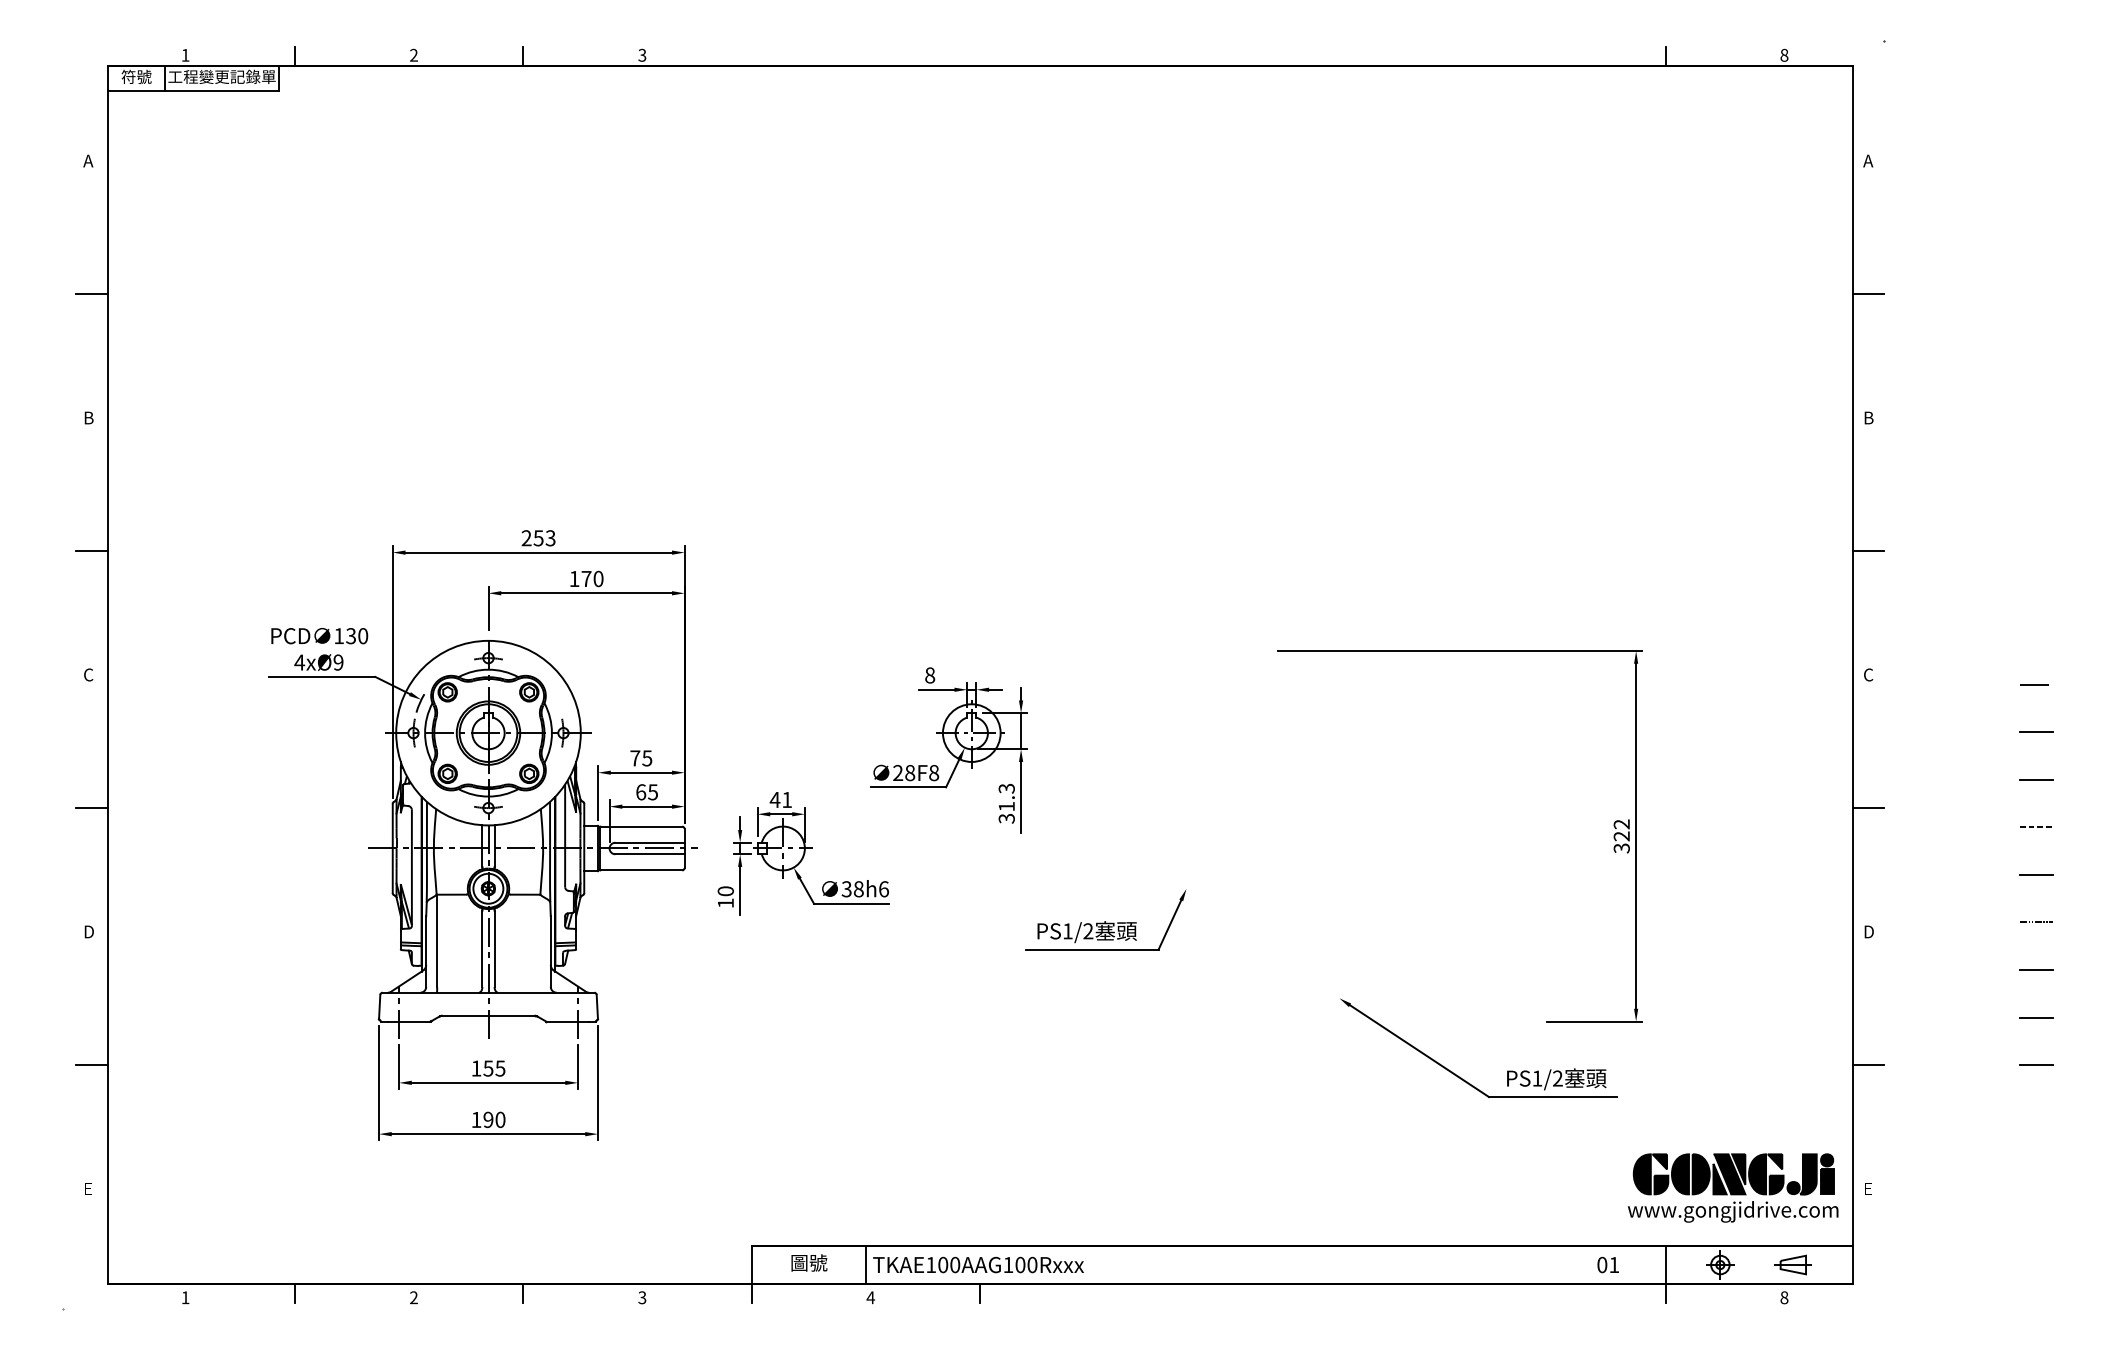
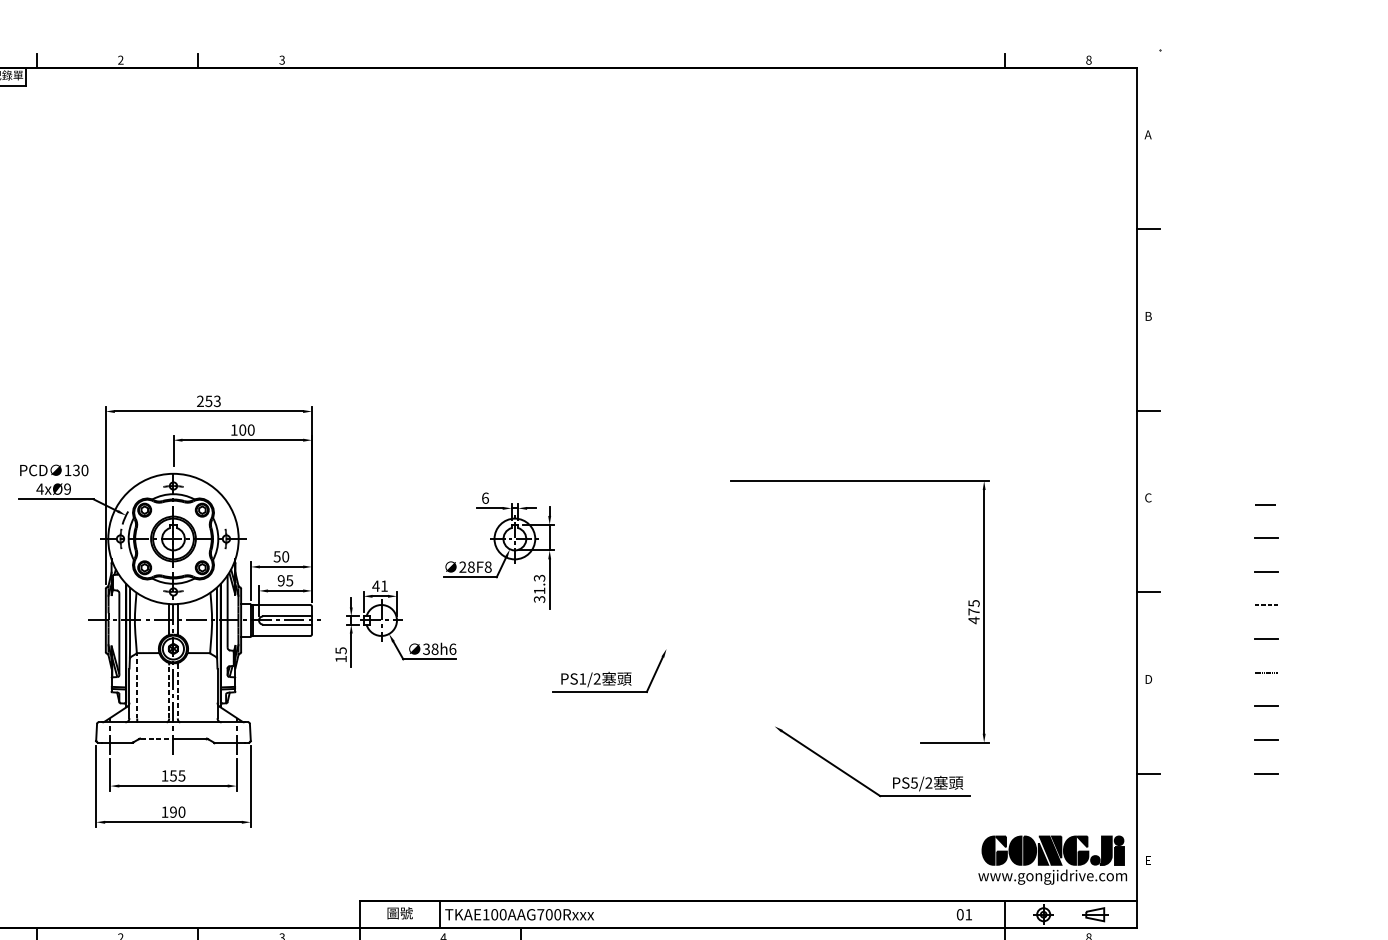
text: (586, 578) -> (242, 429), 170 -> 100
text: (930, 675) -> (485, 498), 8 -> 6
text: (641, 758) -> (281, 556), 75 -> 50
text: (641, 792) -> (281, 580), 65 -> 95
text: (1621, 836) -> (973, 612), 322 -> 475
text: (725, 891) -> (340, 650), 10 -> 15
line: (437, 940) -> (137, 685), solid -> dashed
line: (482, 948) -> (169, 691), solid -> dashed
line: (494, 949) -> (177, 691), solid -> dashed
line: (465, 1015) -> (157, 738), solid -> dashed
text: (1537, 1078) -> (914, 782), PS1/2 -> PS5/2
text: (1008, 1264) -> (540, 914), TKAE100AAG100Rxxx -> TKAE100AAG700Rxxx

